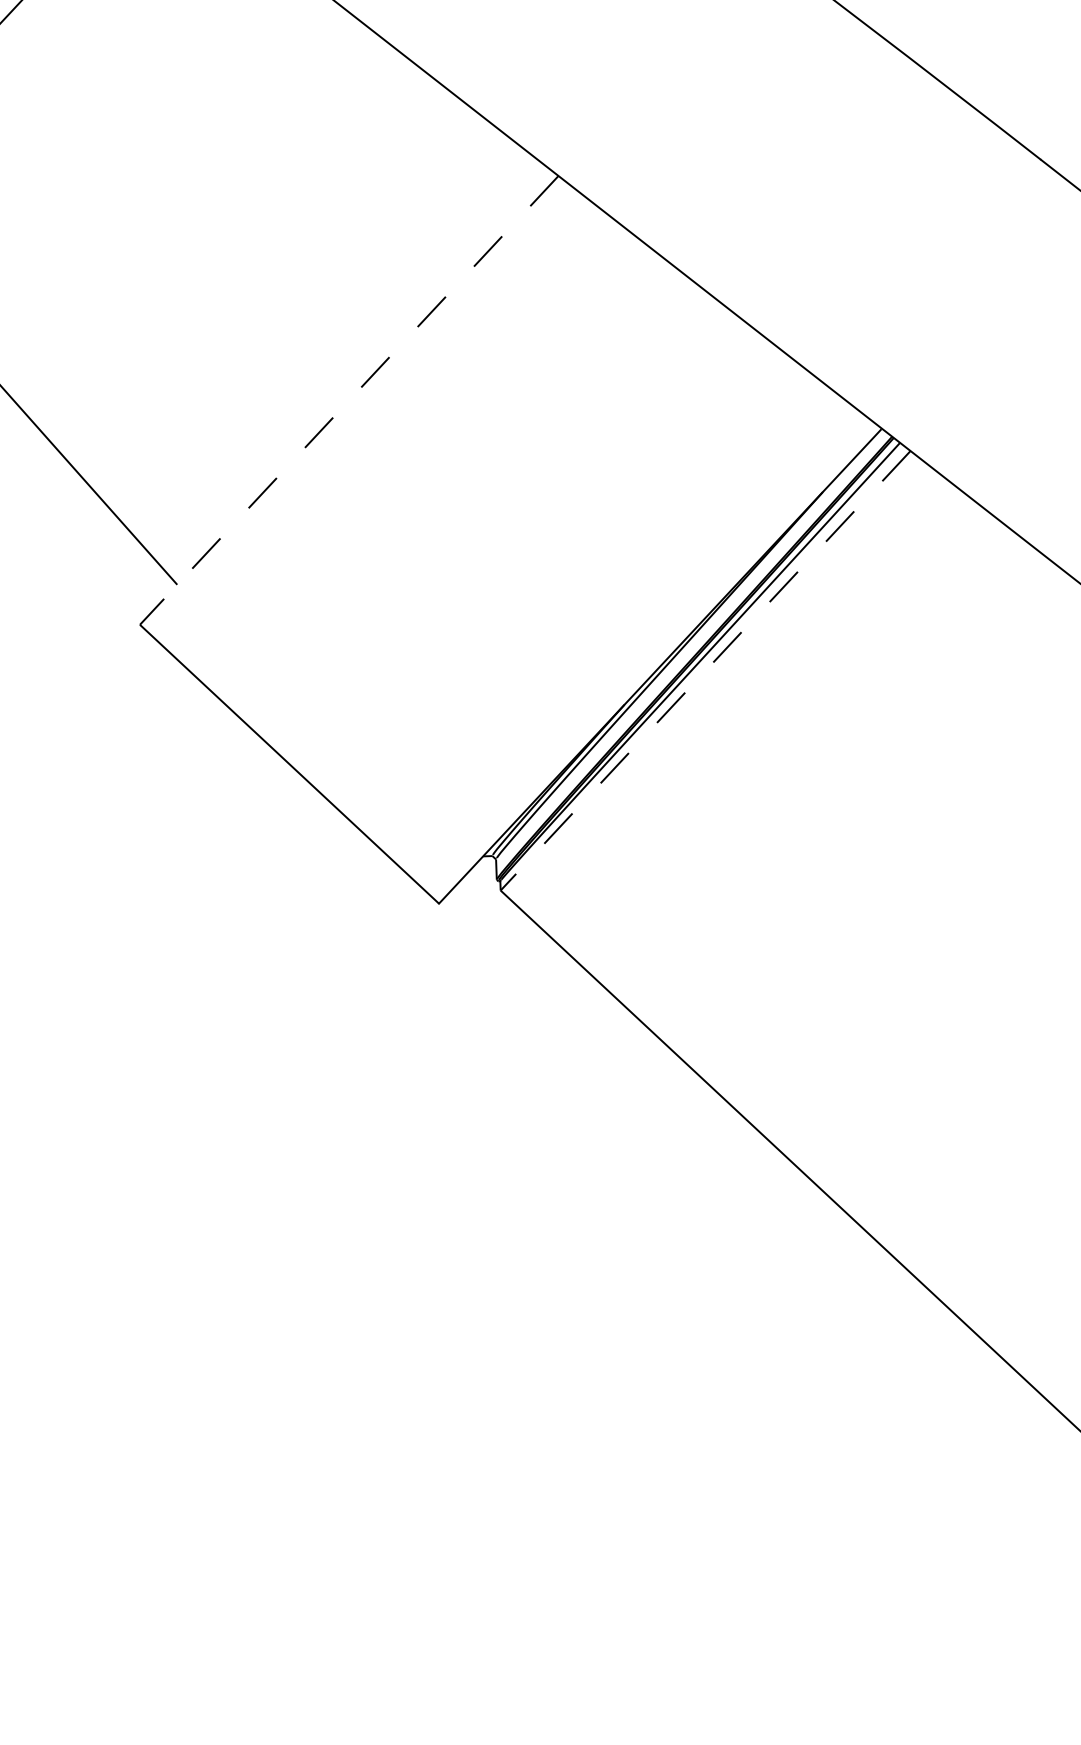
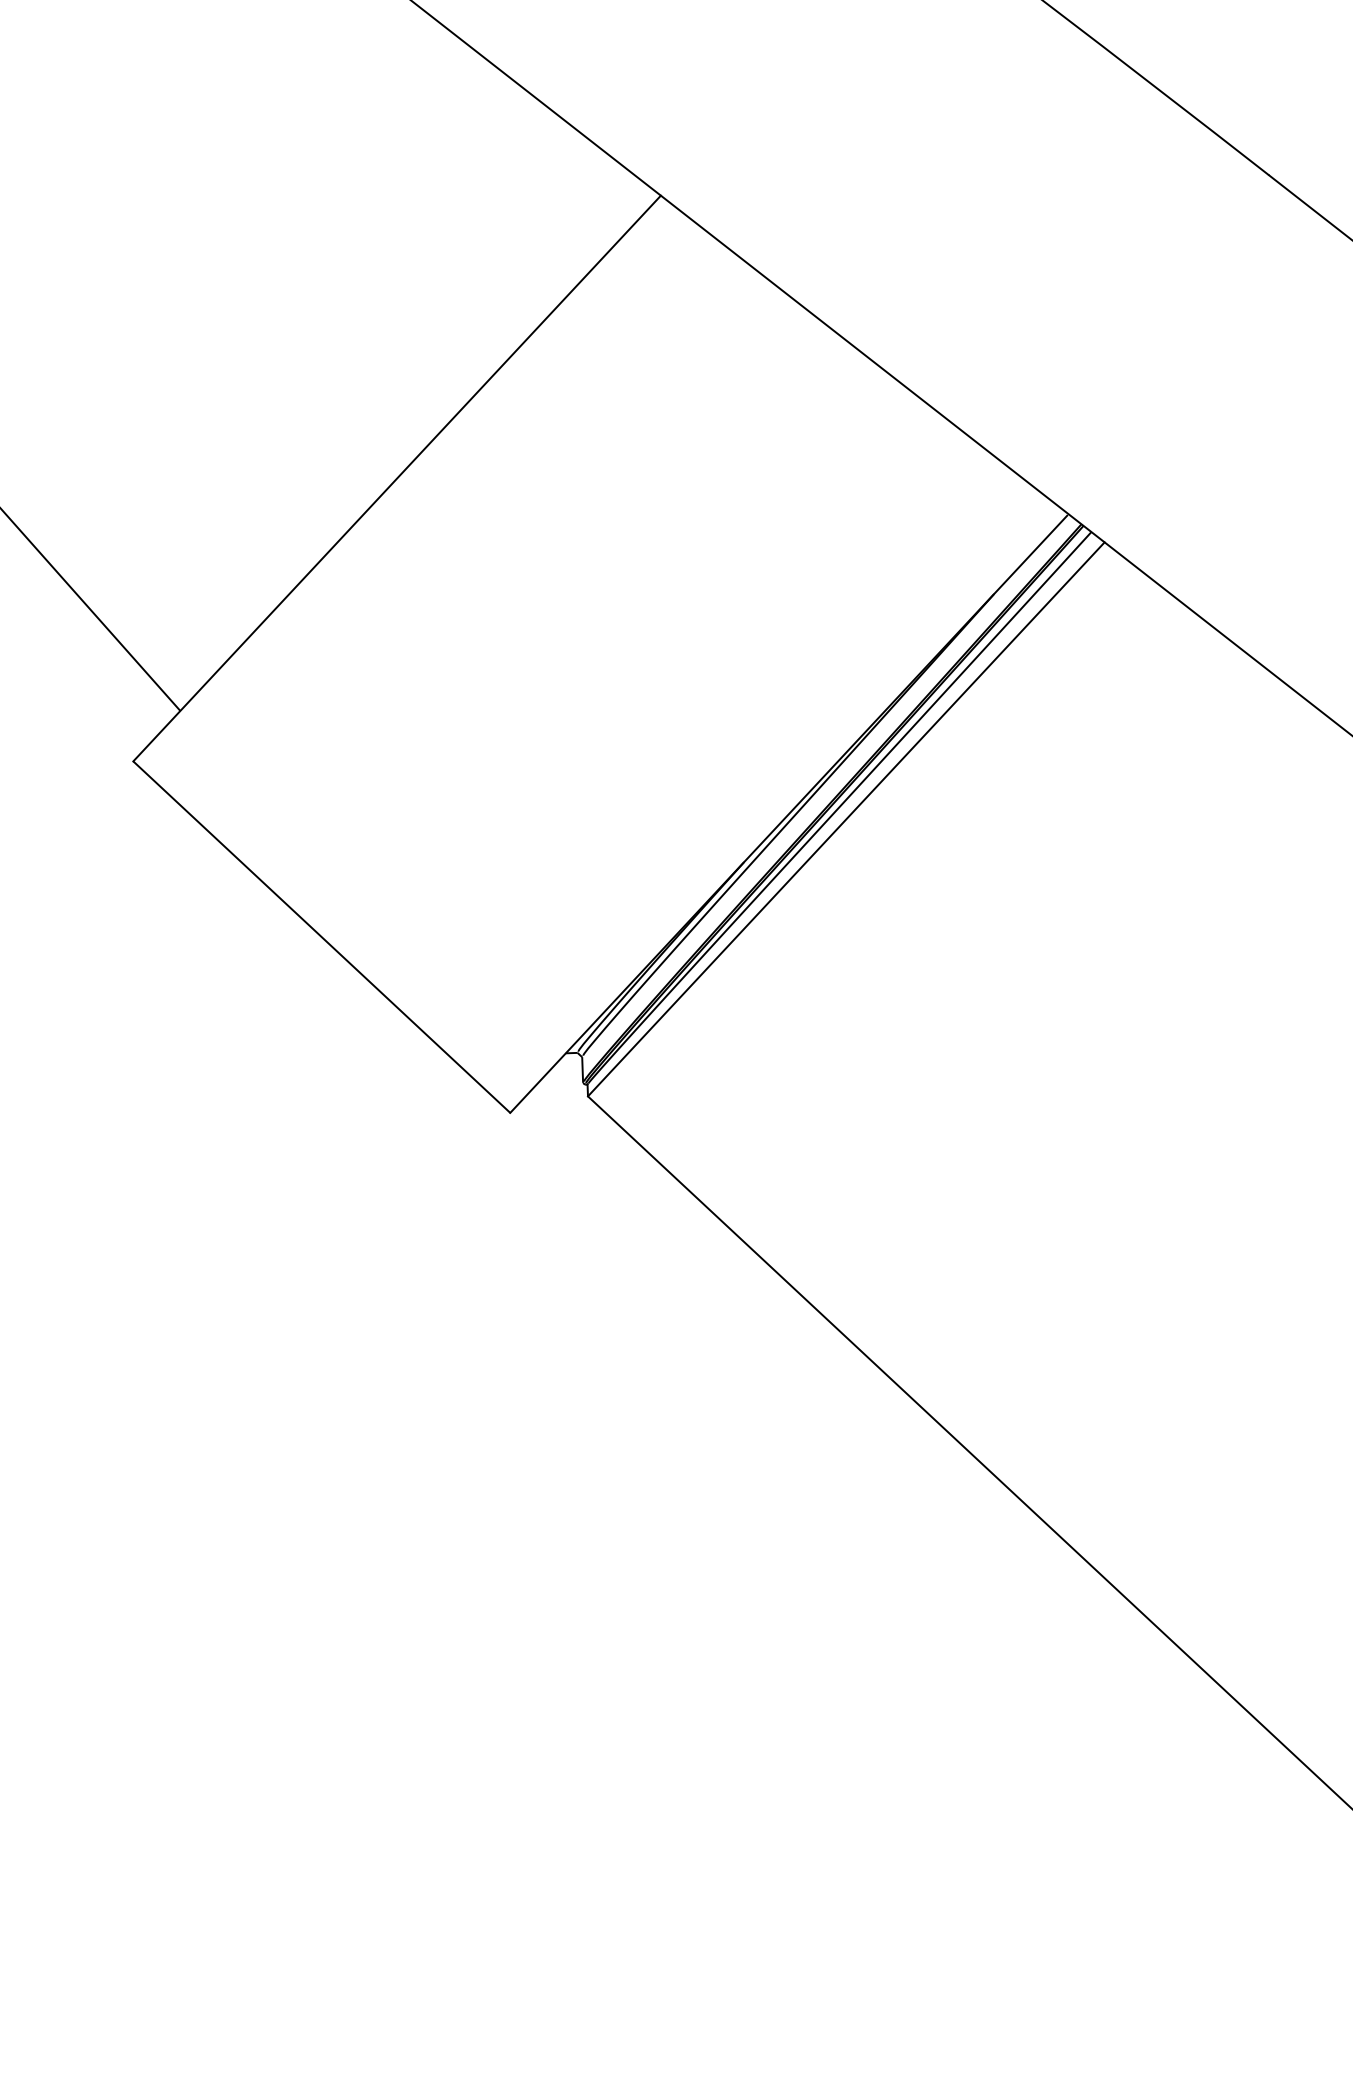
line: (349, 400) -> (397, 478), dashed -> solid
line: (705, 671) -> (846, 820), dashed -> solid

